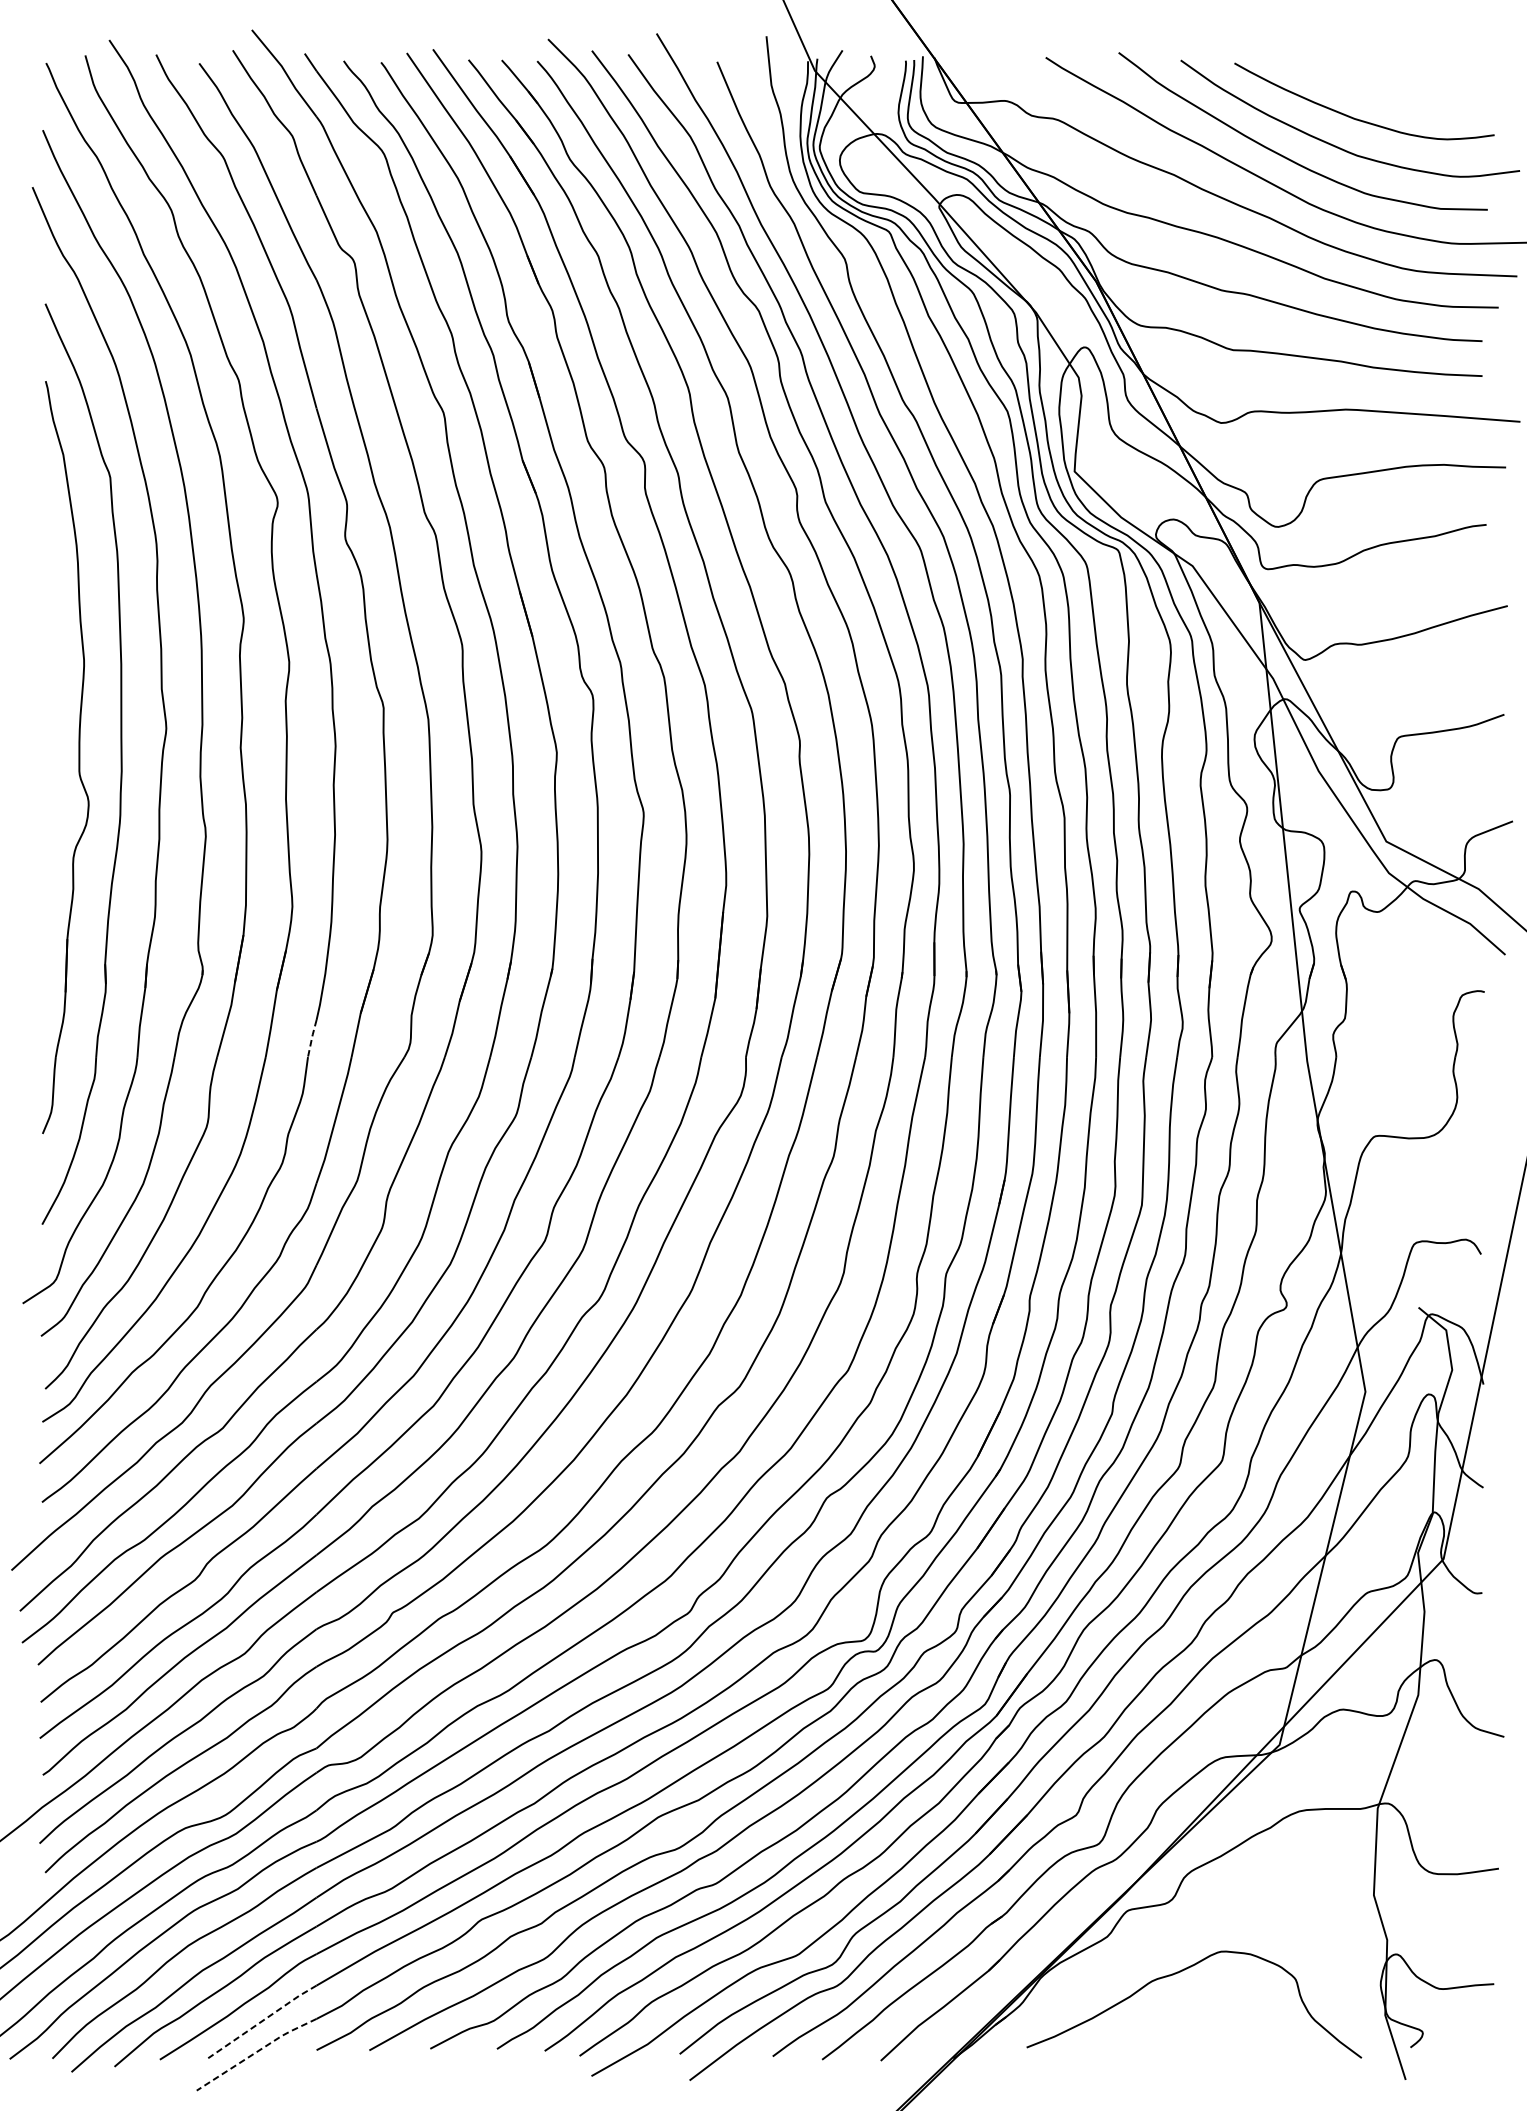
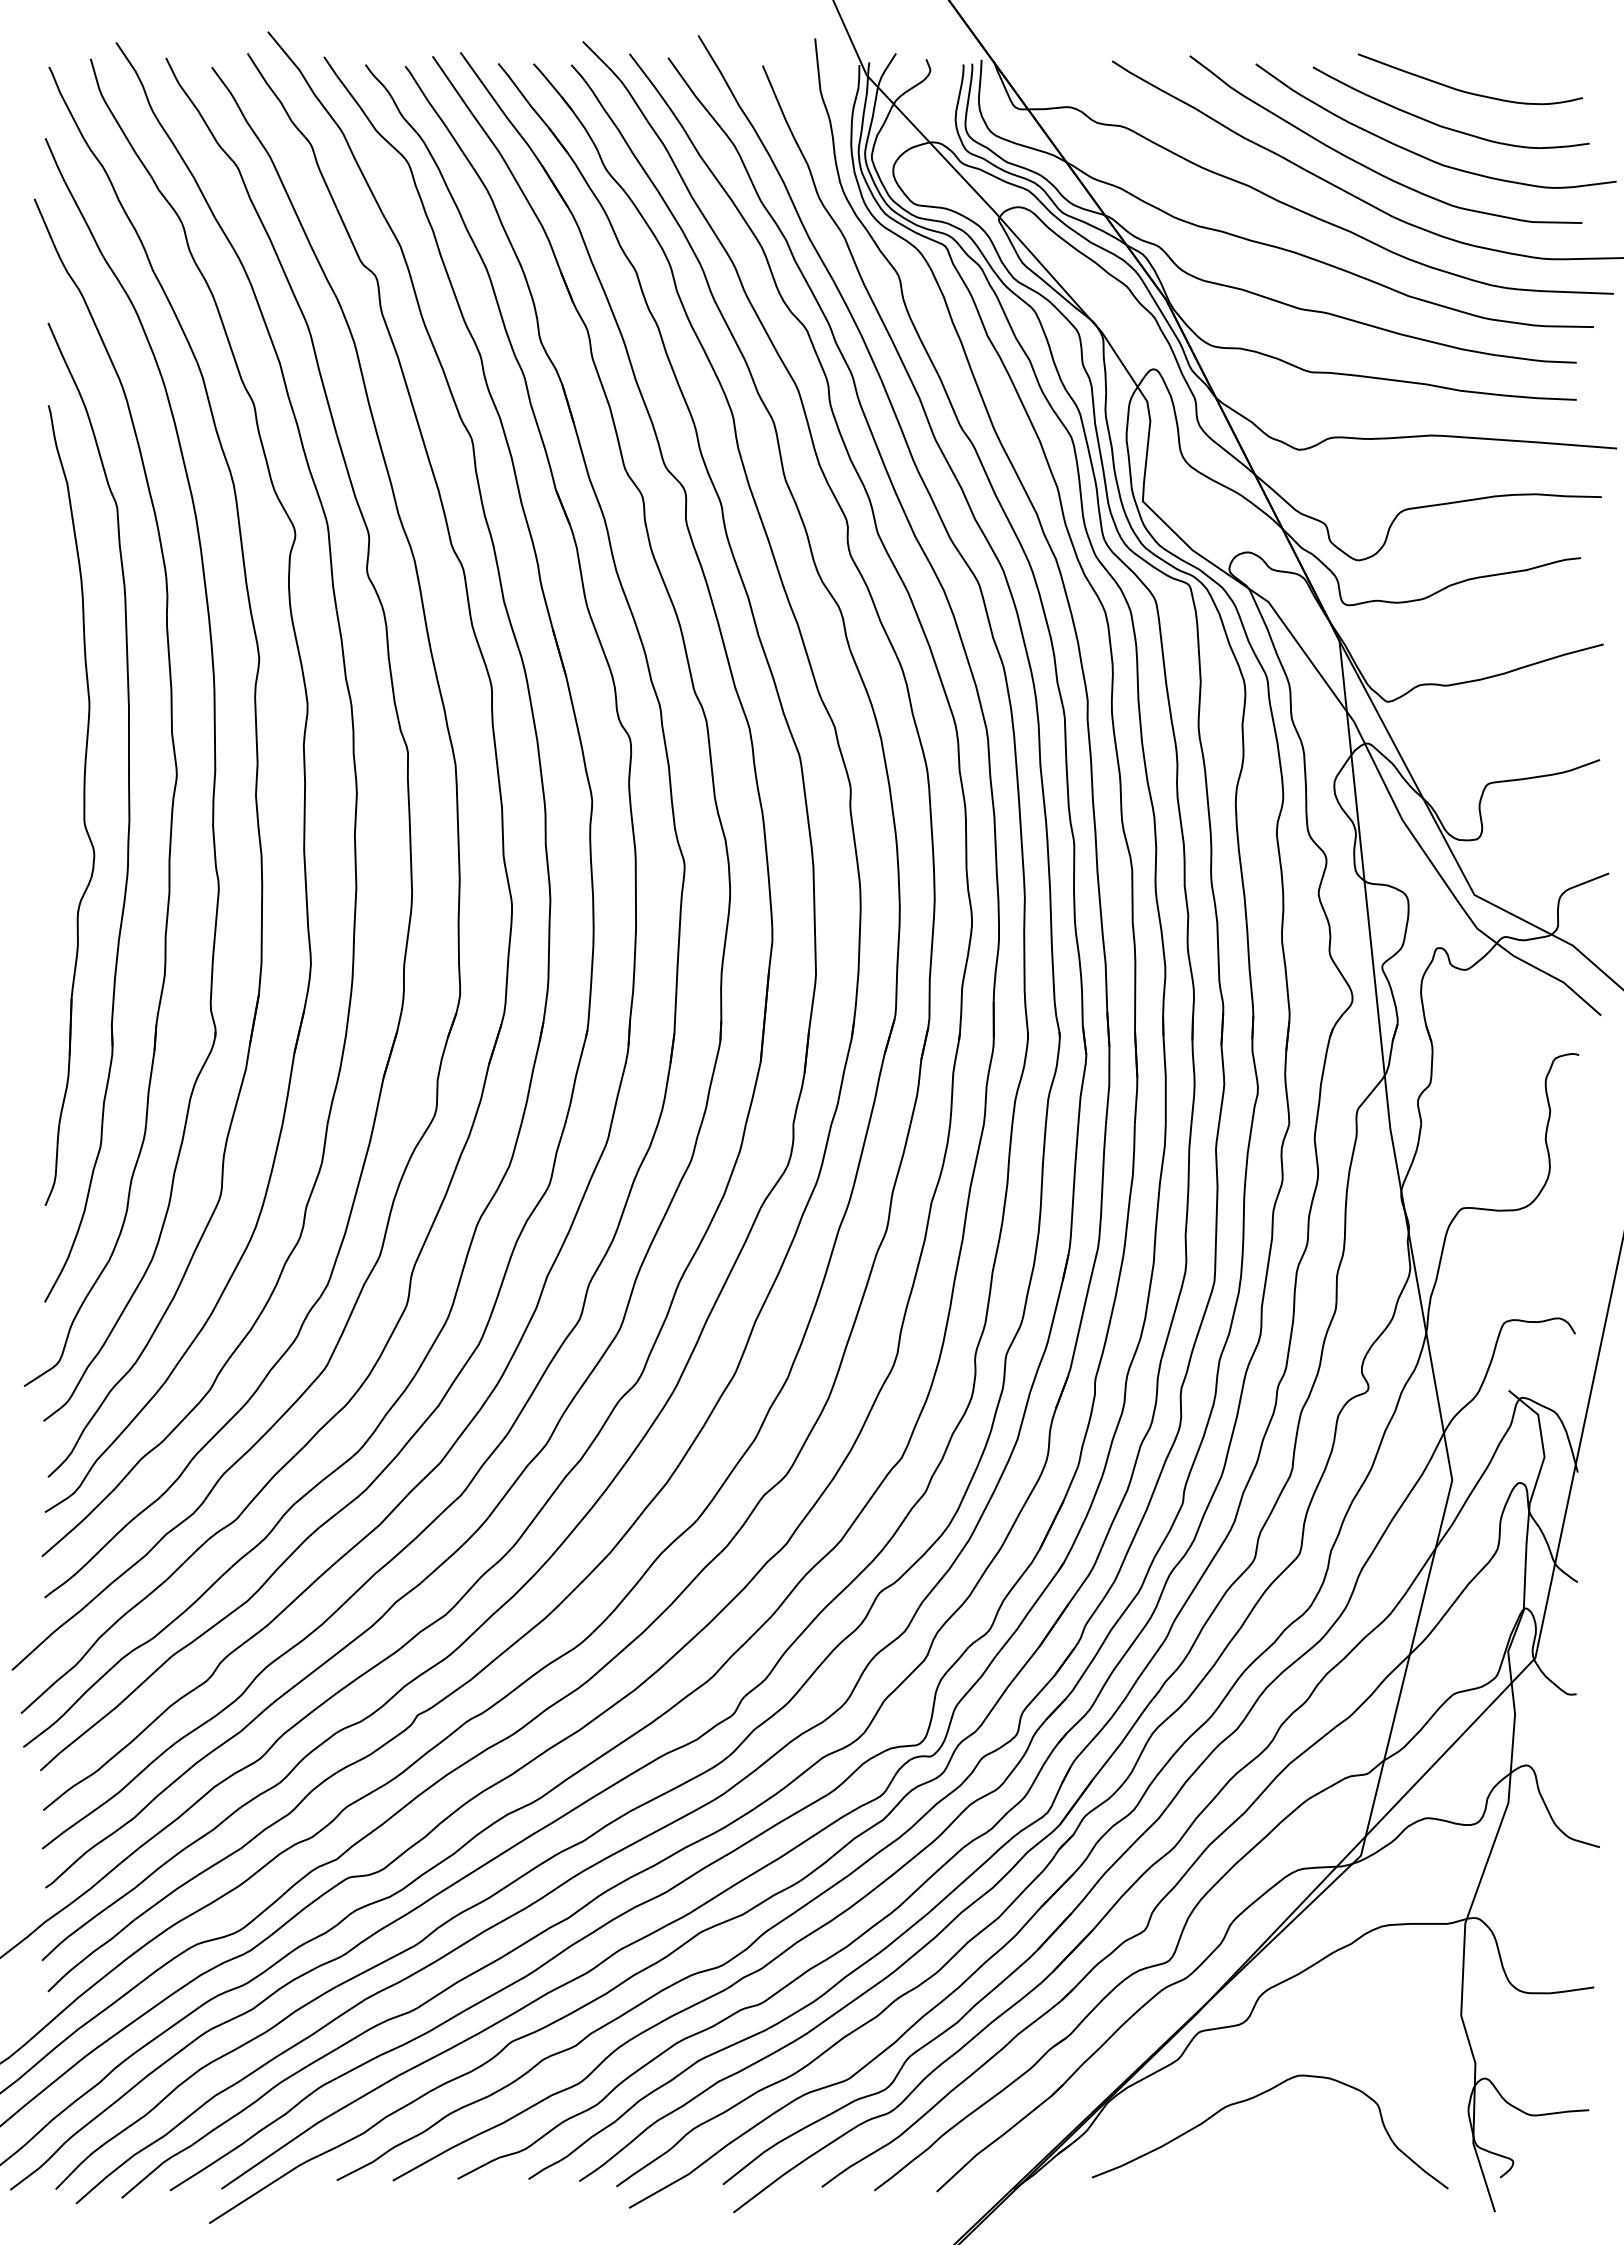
curve: (1379, 86) -> (1467, 91), added
line: (311, 1038) -> (331, 1104), dashed -> solid
line: (262, 2021) -> (279, 2149), dashed -> solid
line: (256, 2052) -> (272, 2182), dashed -> solid

